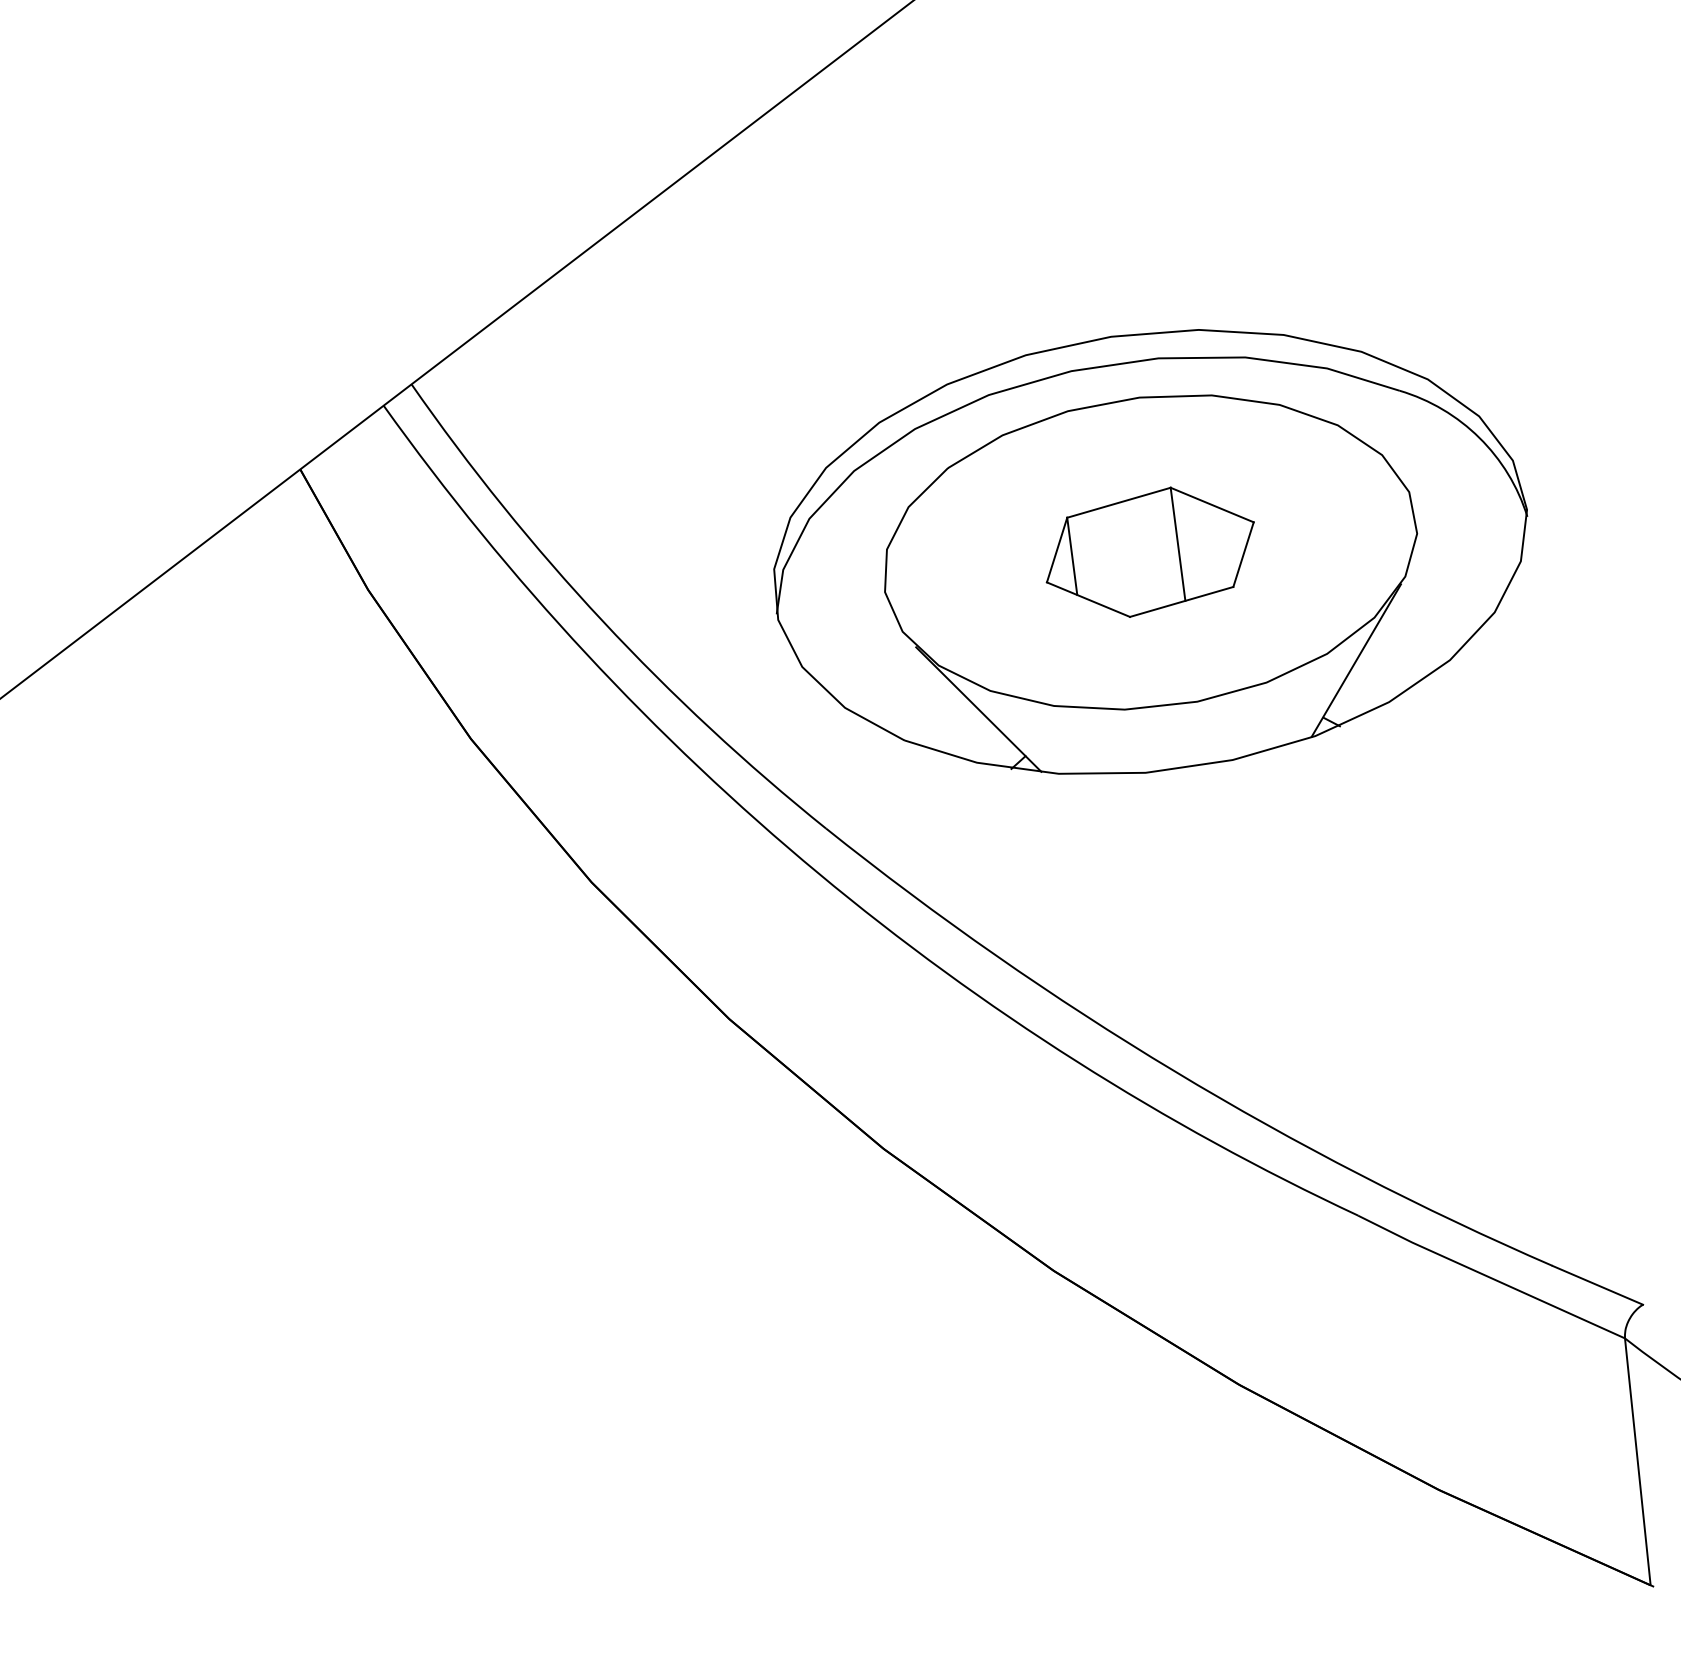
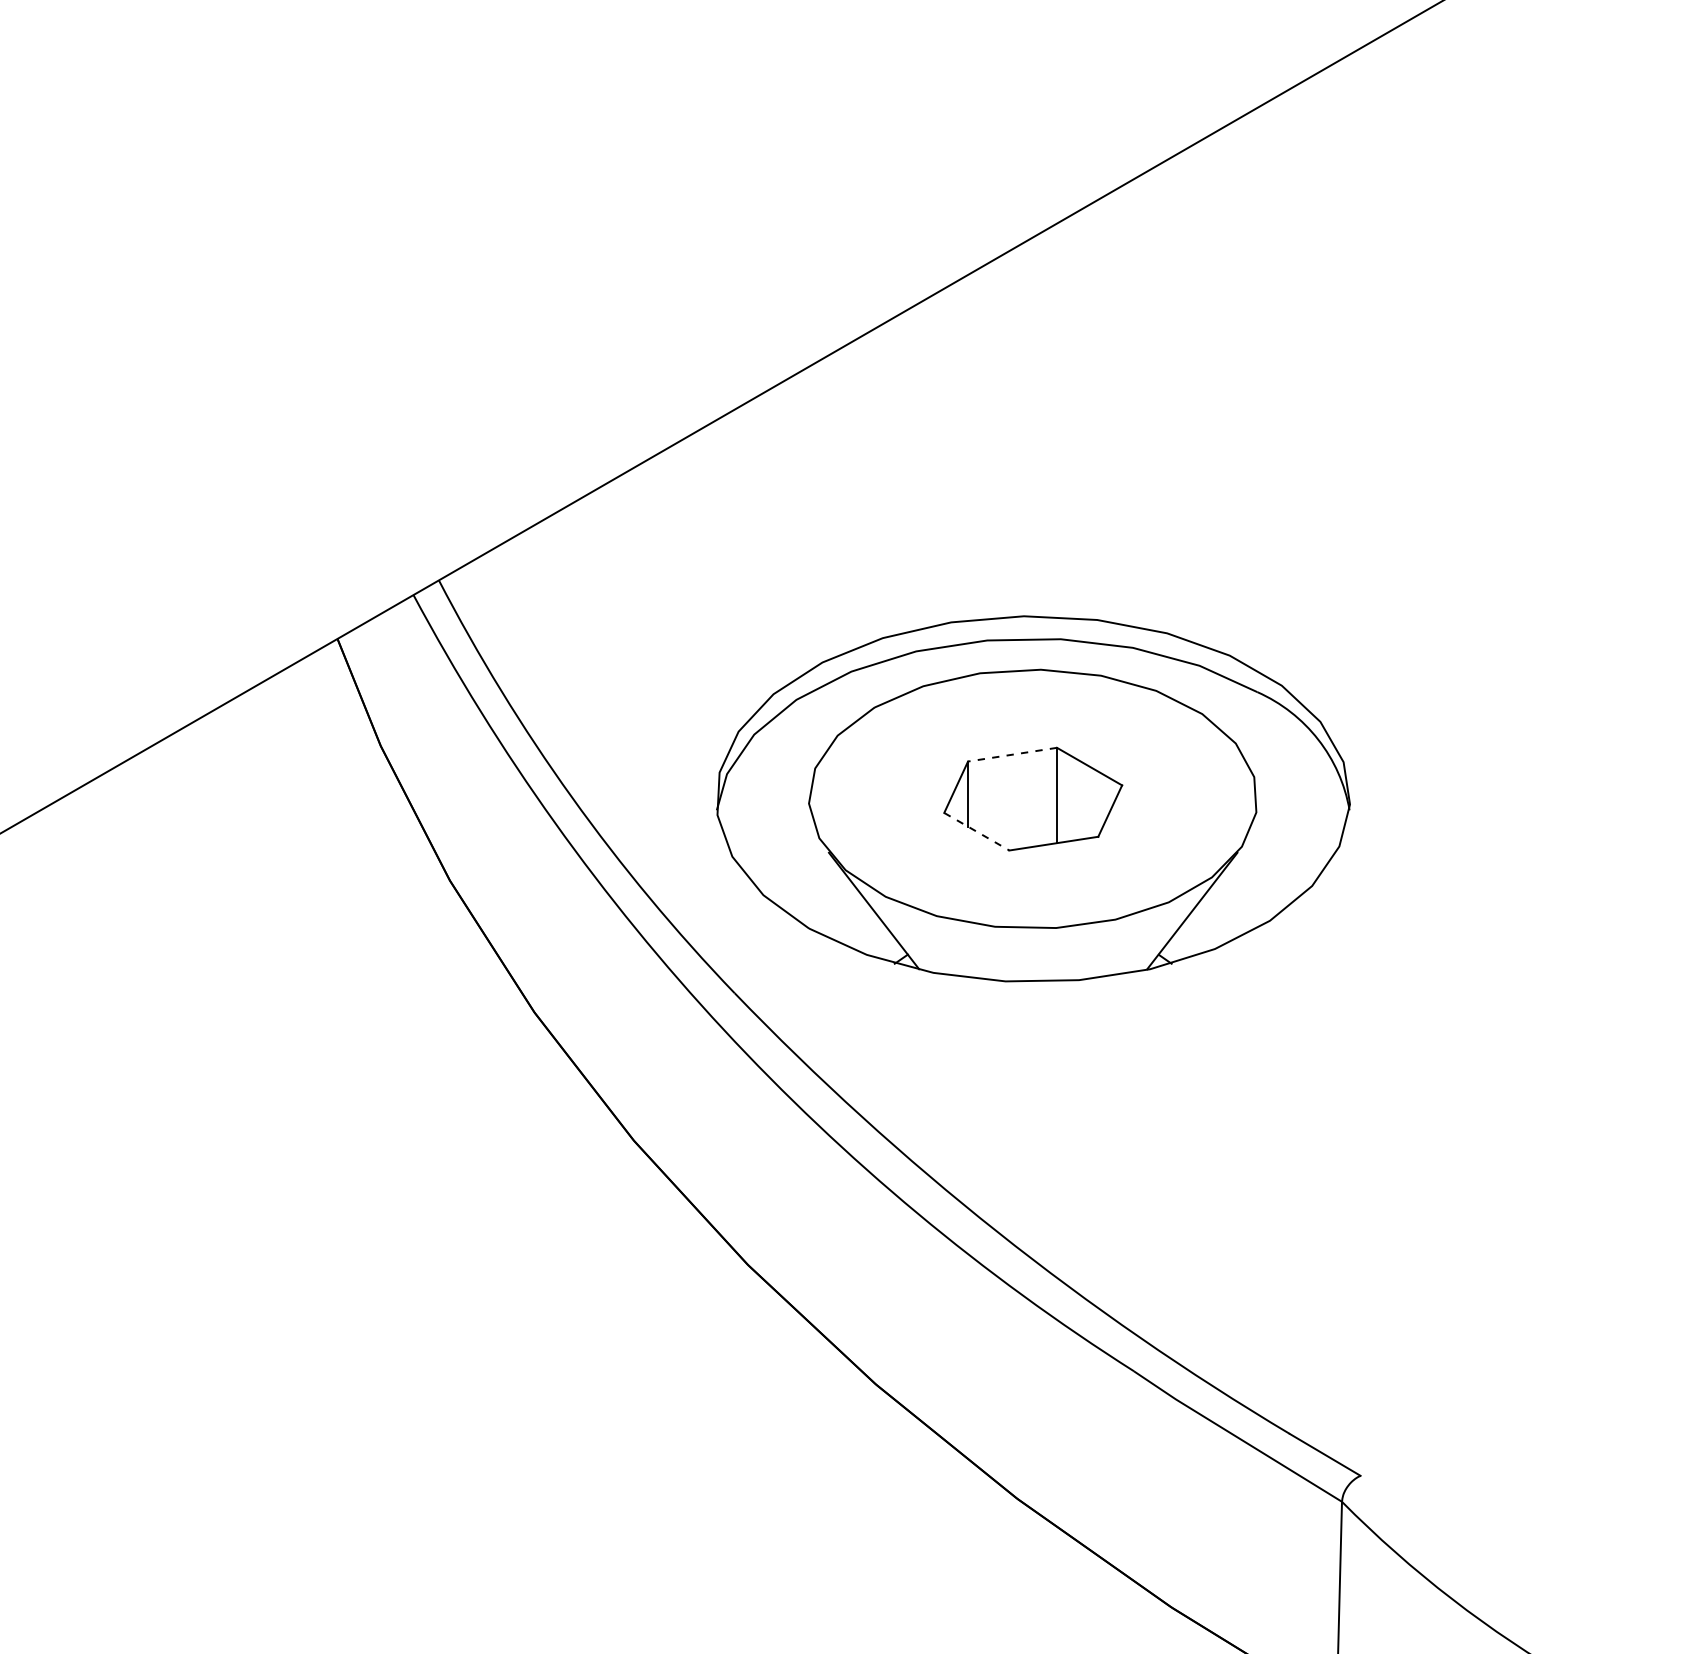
line: (1118, 502) -> (1012, 754), solid -> dashed
line: (1088, 599) -> (976, 831), solid -> dashed

